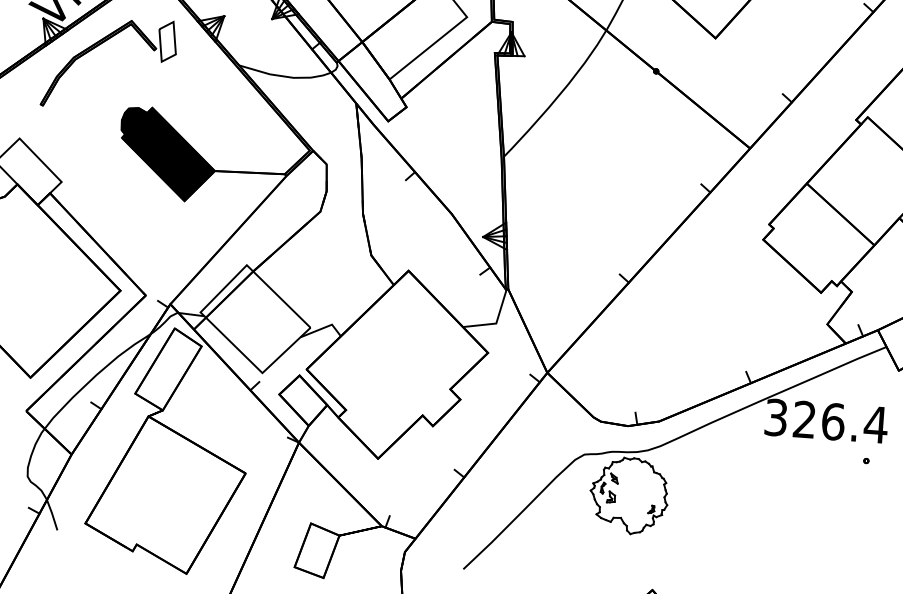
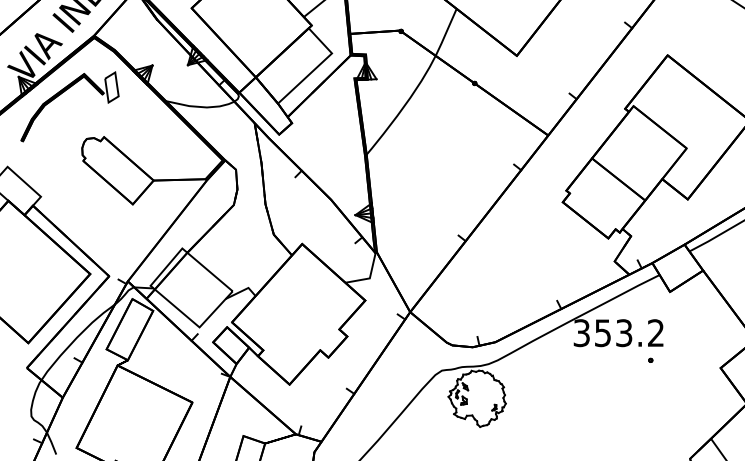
fill: (167, 154) -> (117, 170), removed
text: (840, 422) -> (629, 333), 326.4 -> 353.2

